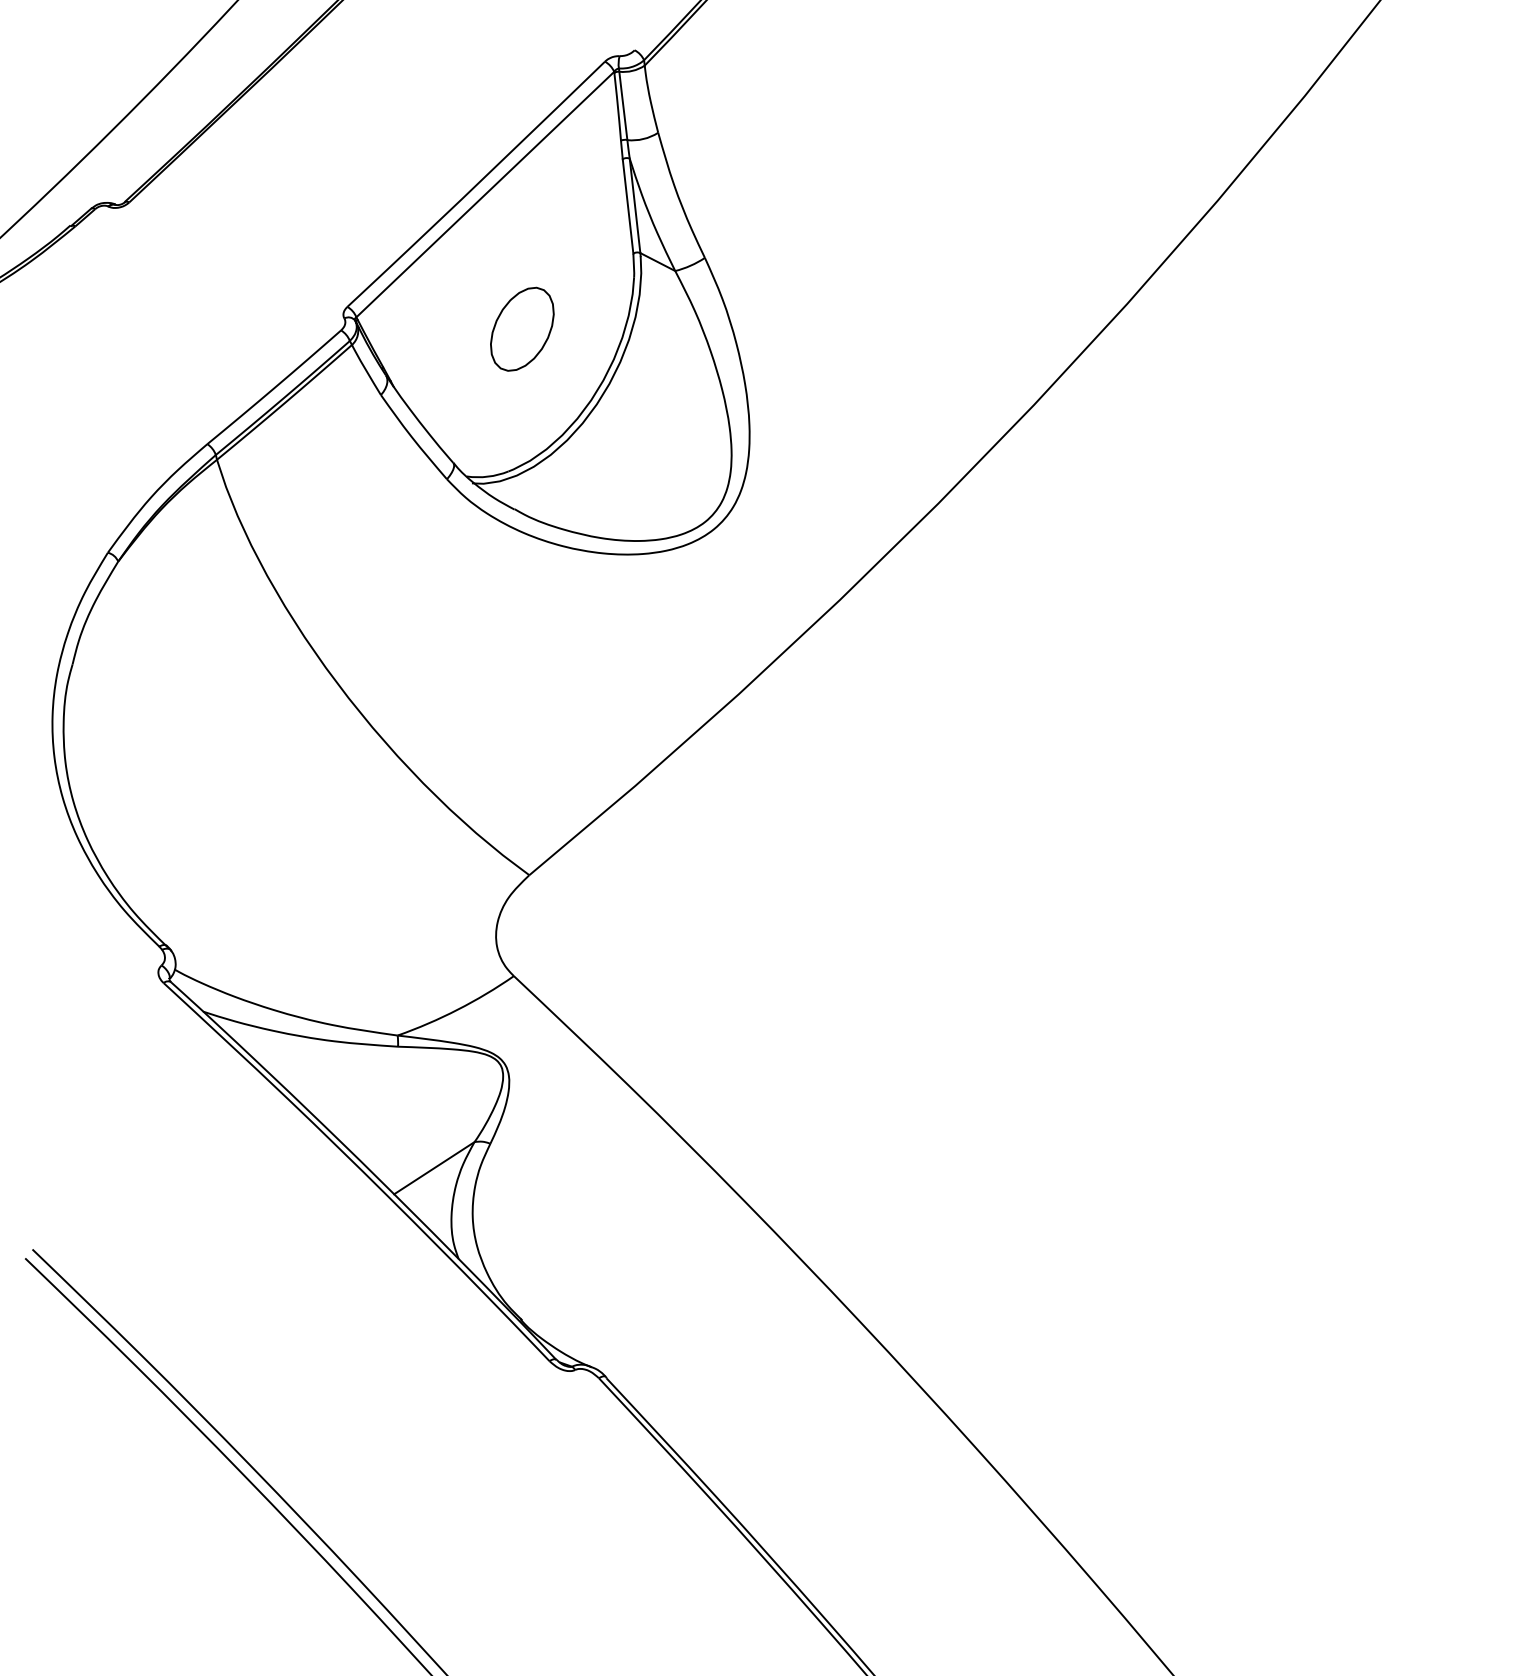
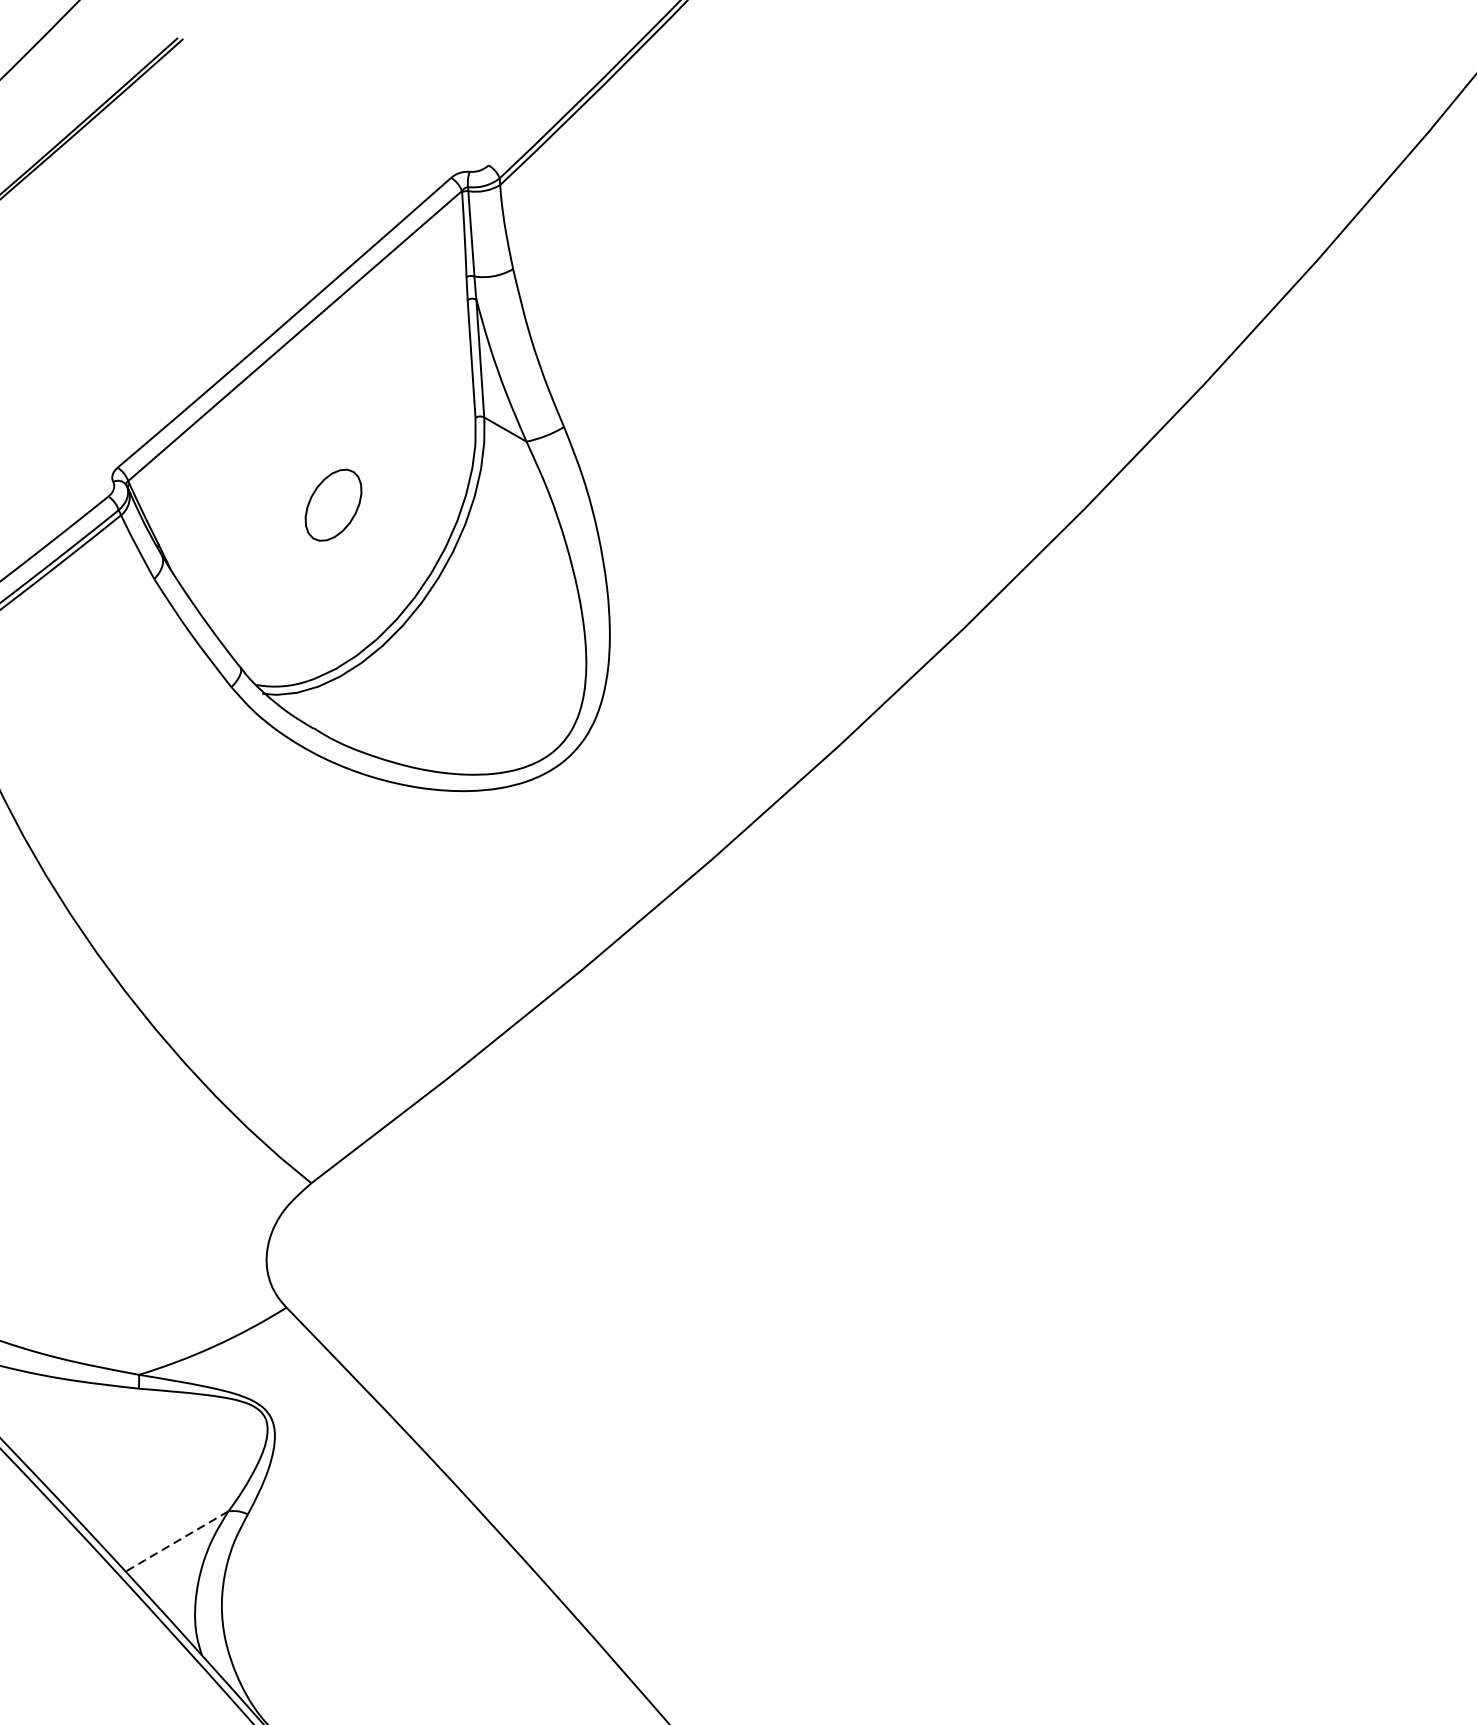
part: (522, 328) -> (333, 504), size x0.7
line: (434, 1168) -> (177, 1541), solid -> dashed

